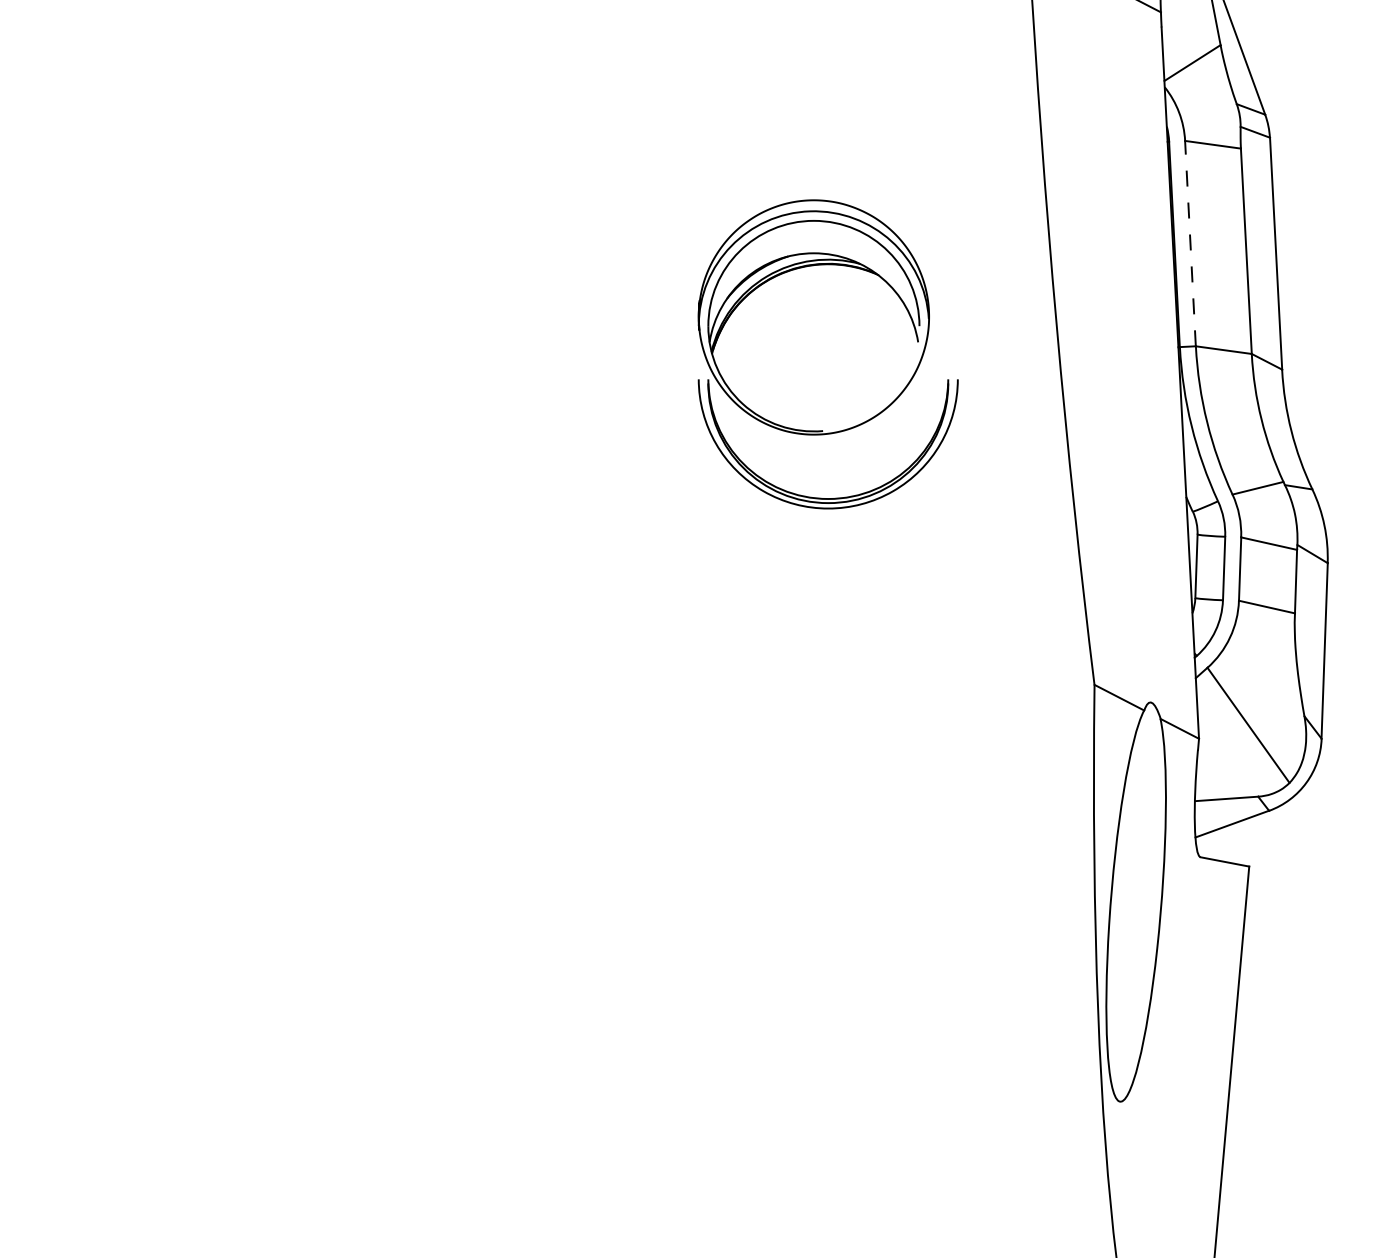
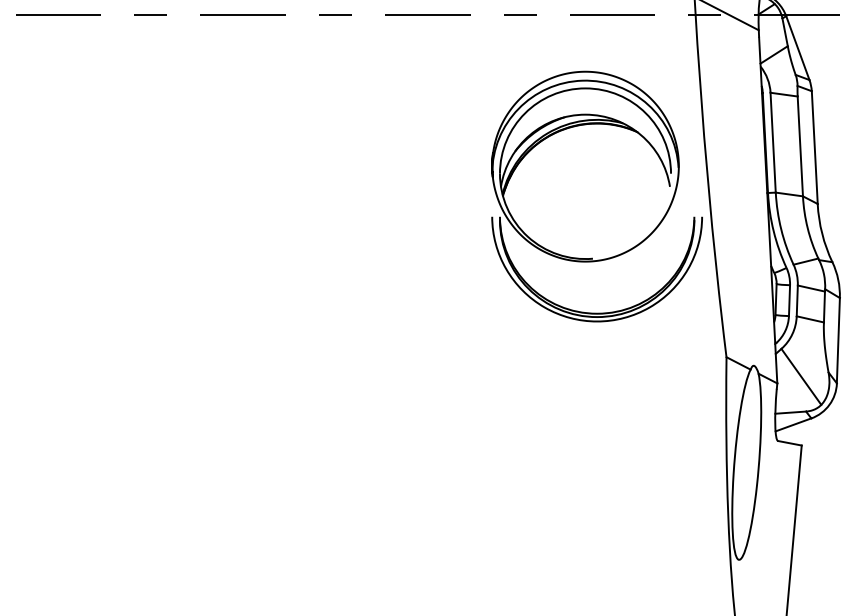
line: (1191, 243) -> (773, 142), dashed -> solid
part: (827, 354) -> (596, 196), size x1.67

